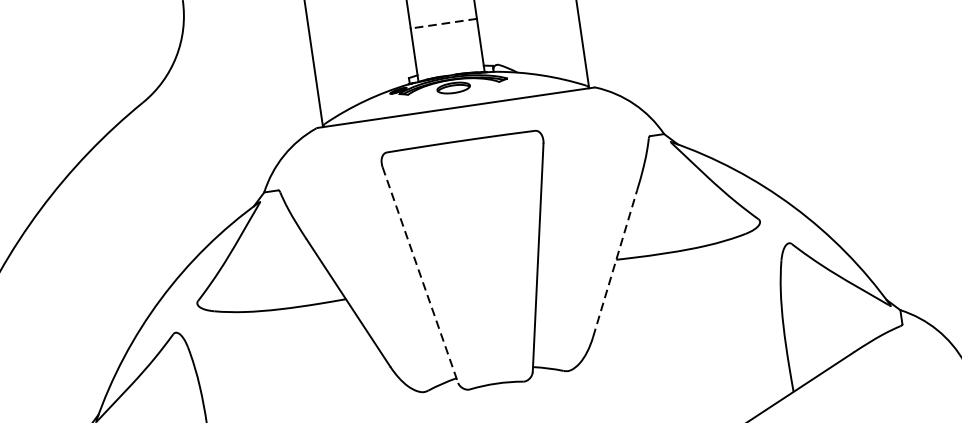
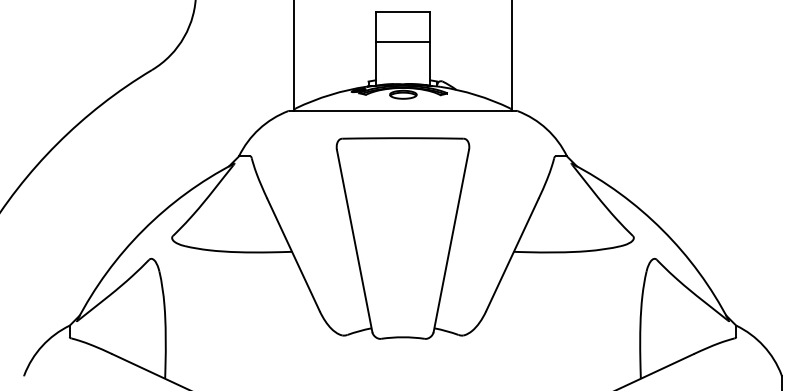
line: (443, 23) -> (402, 41), dashed -> solid
line: (615, 264) -> (512, 255), dashed -> solid
line: (420, 275) -> (354, 241), dashed -> solid

